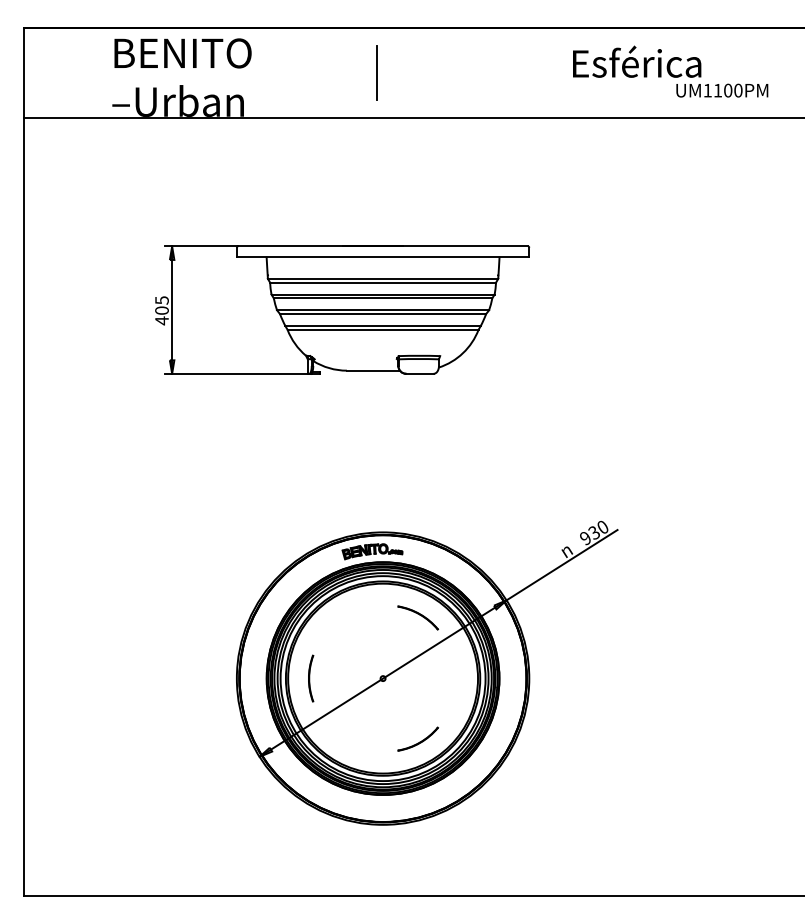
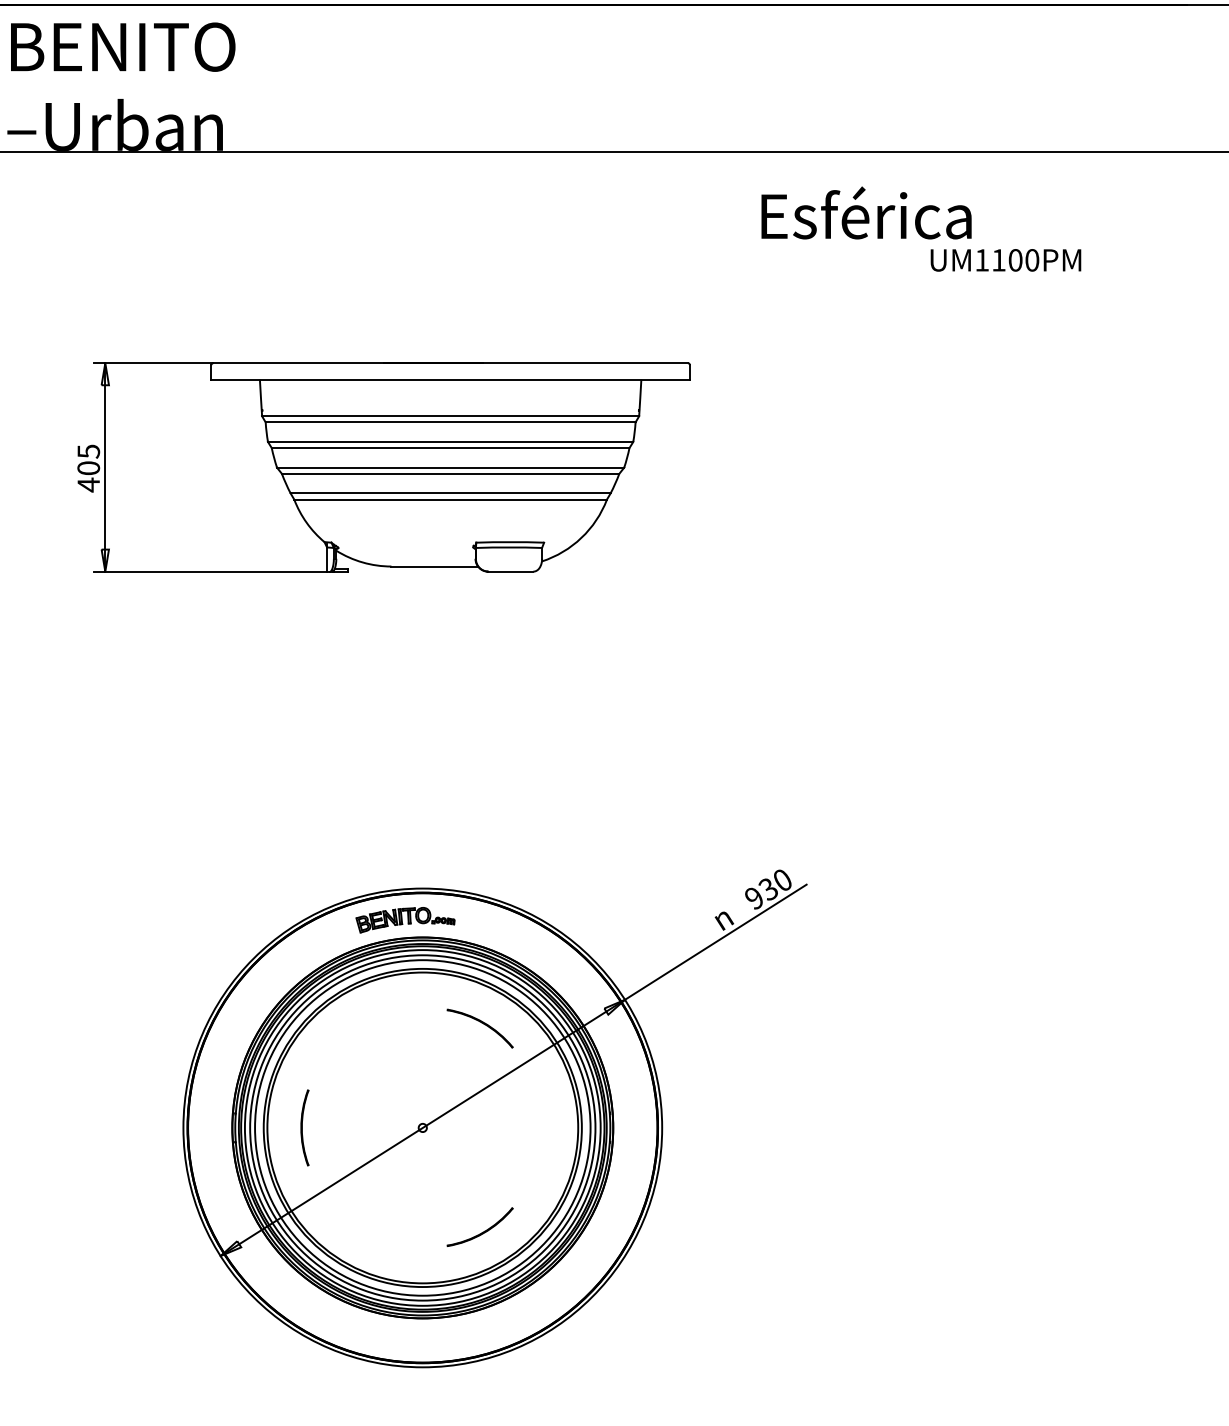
text: (670, 71) -> (921, 228), moved
line: (377, 72) -> (441, 78), removed
part: (427, 673) -> (495, 1119), moved

